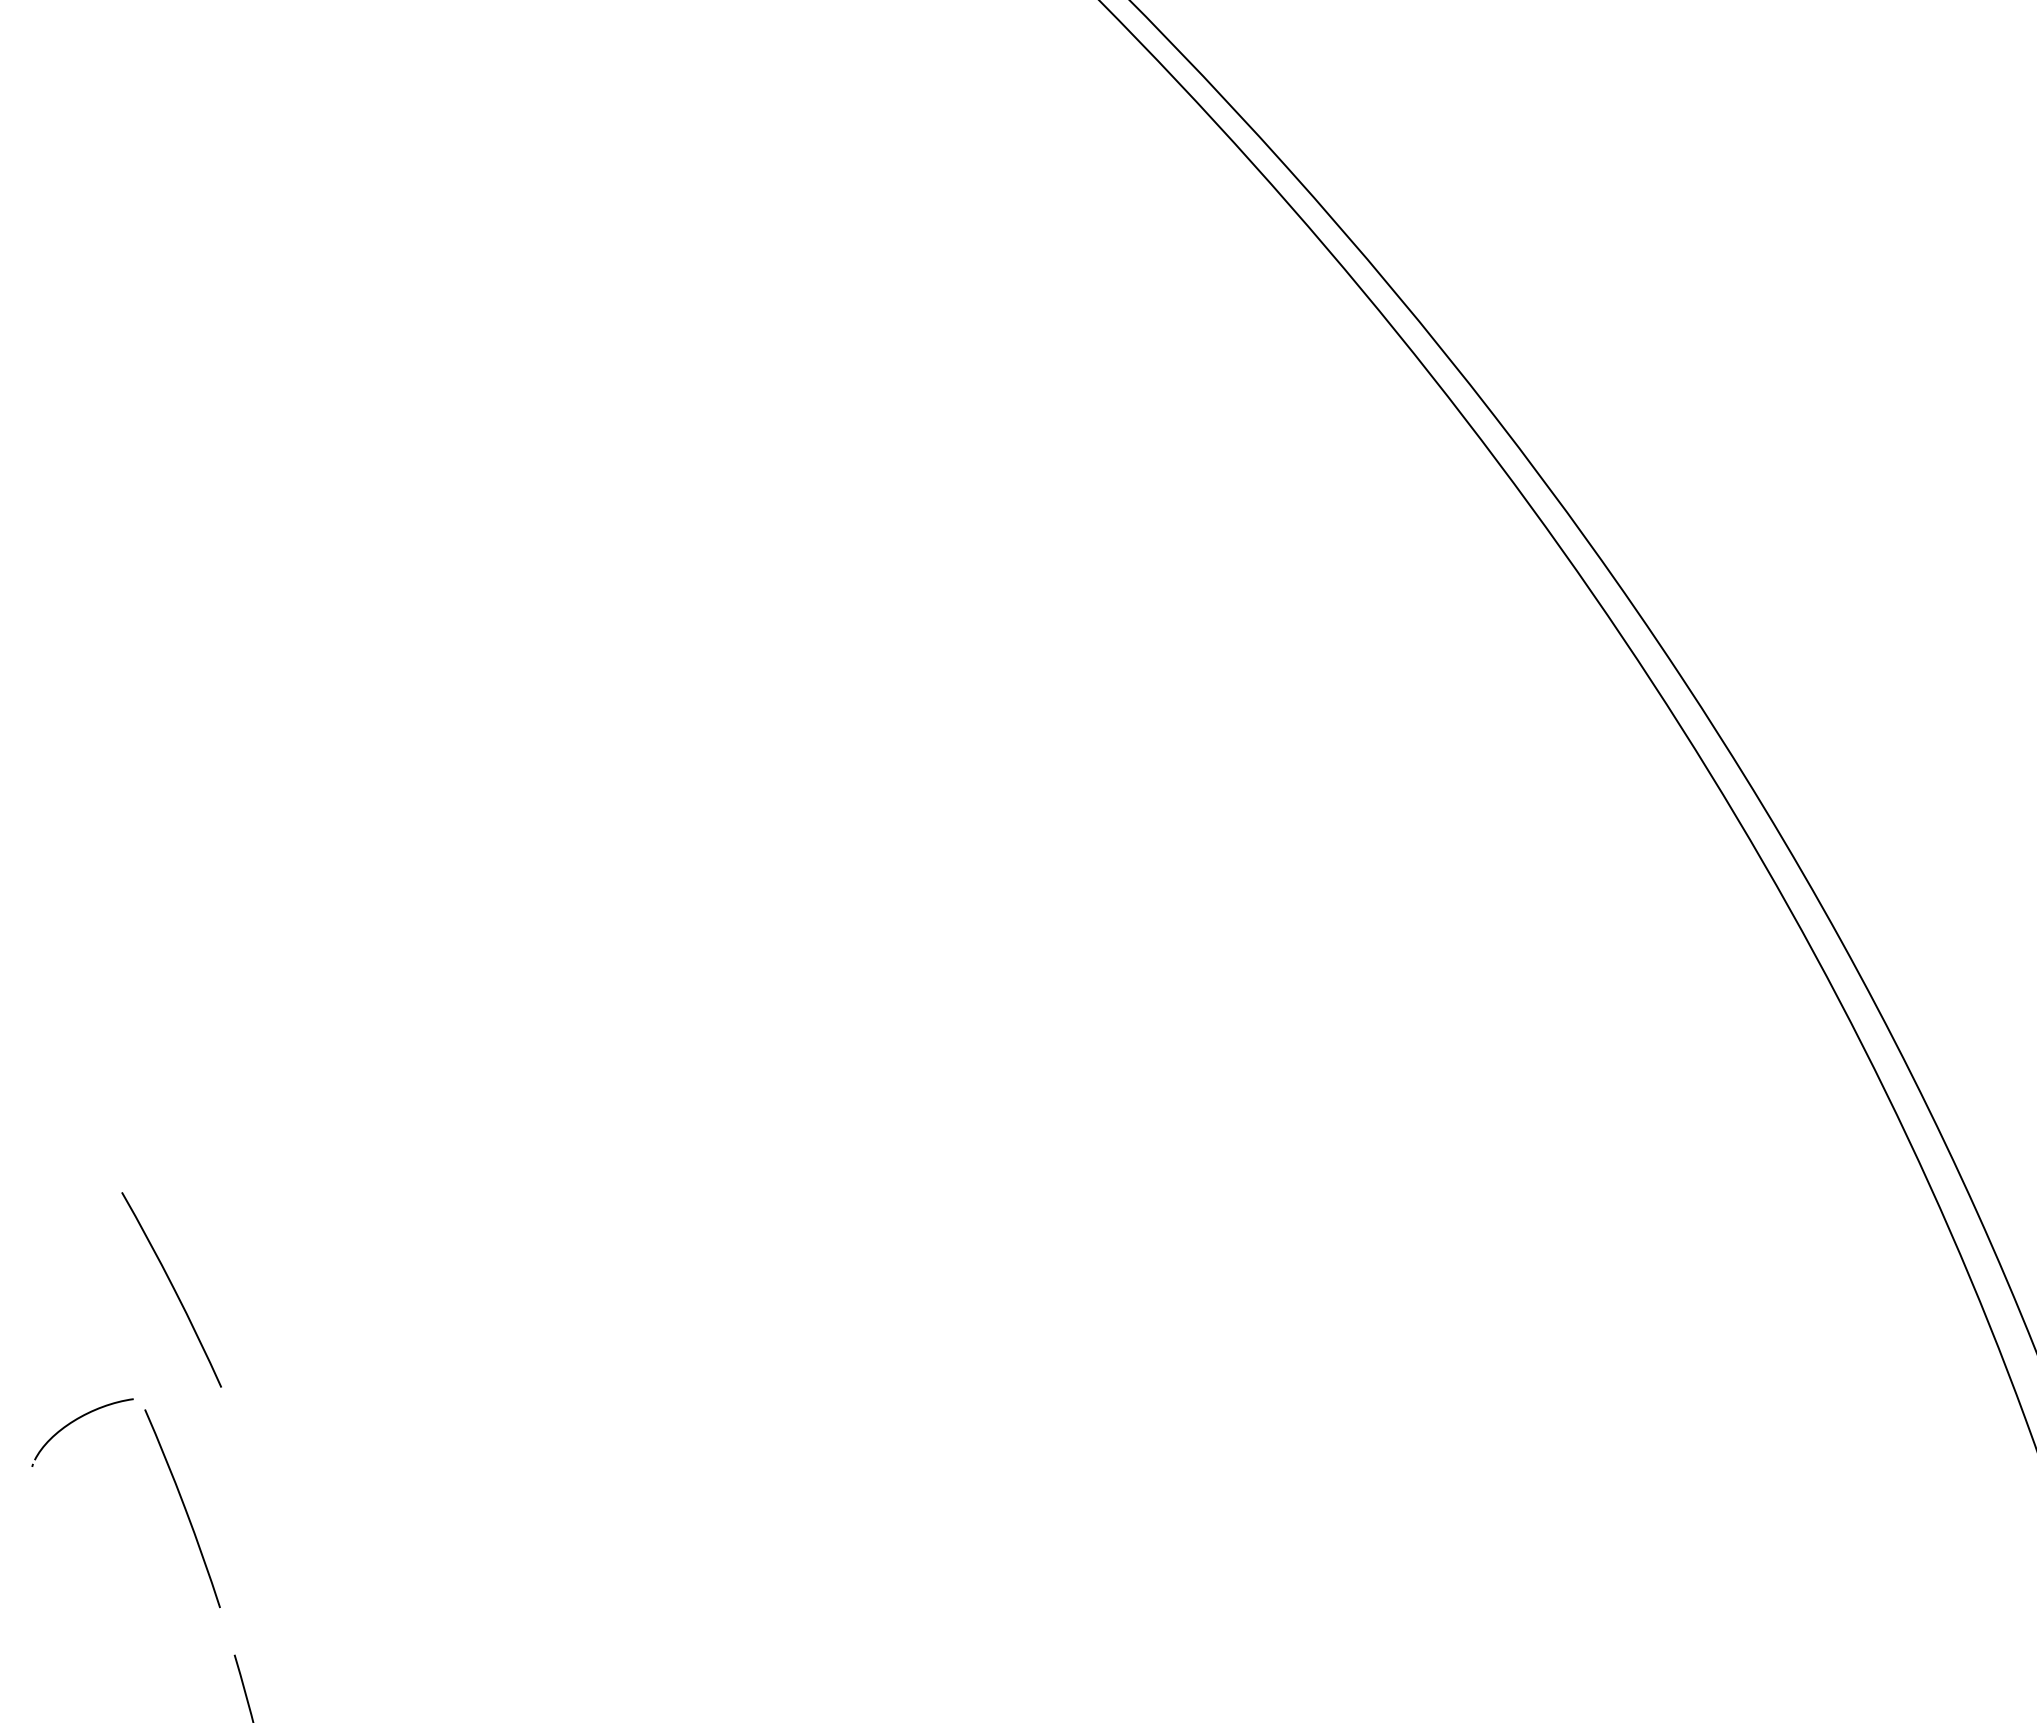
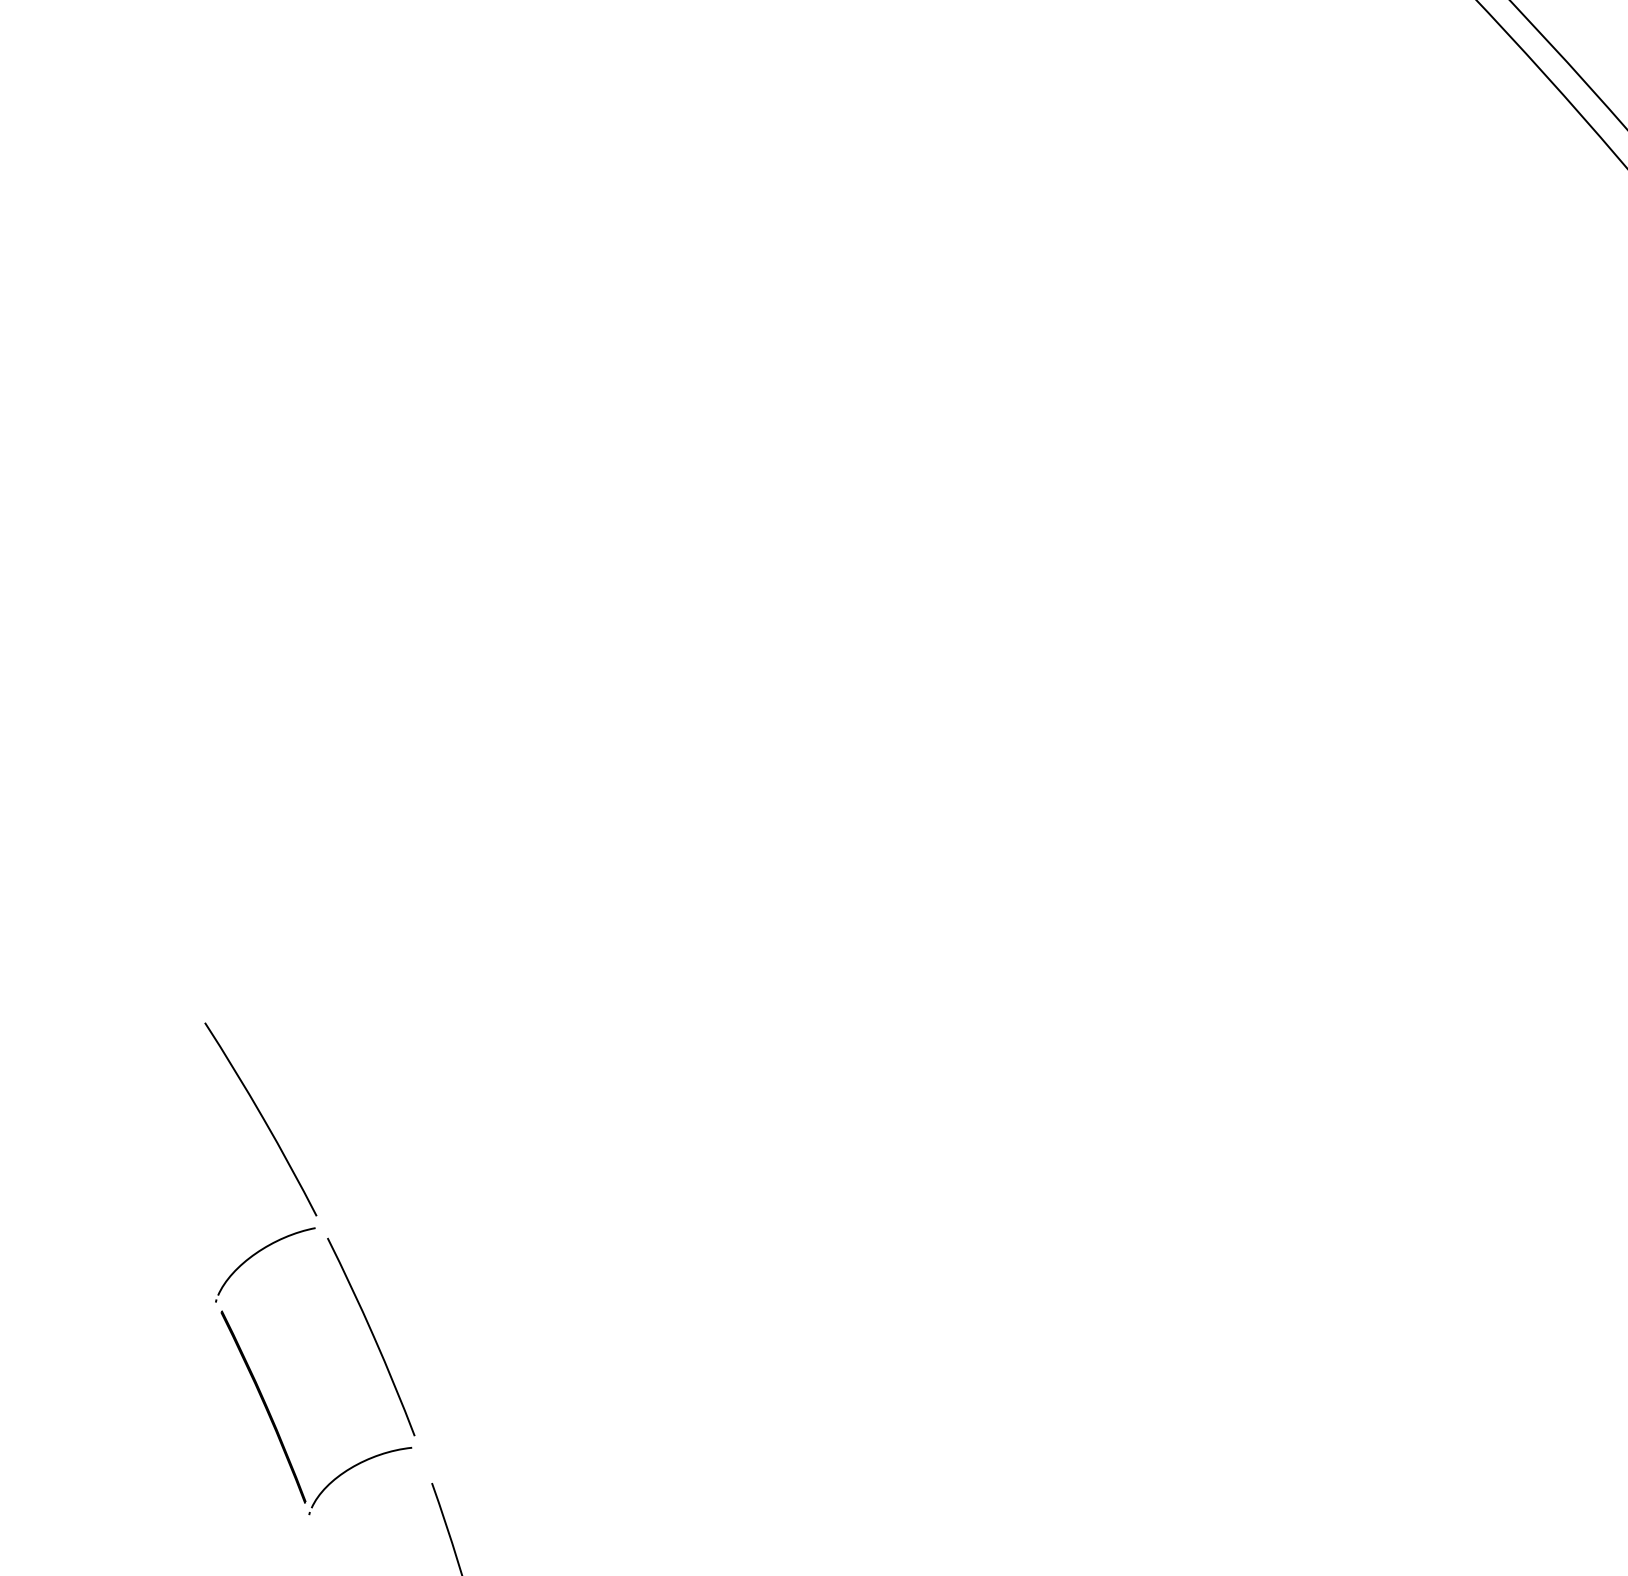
curve: (172, 1288) -> (261, 1117), moved
part: (85, 1591) -> (276, 1426), added

